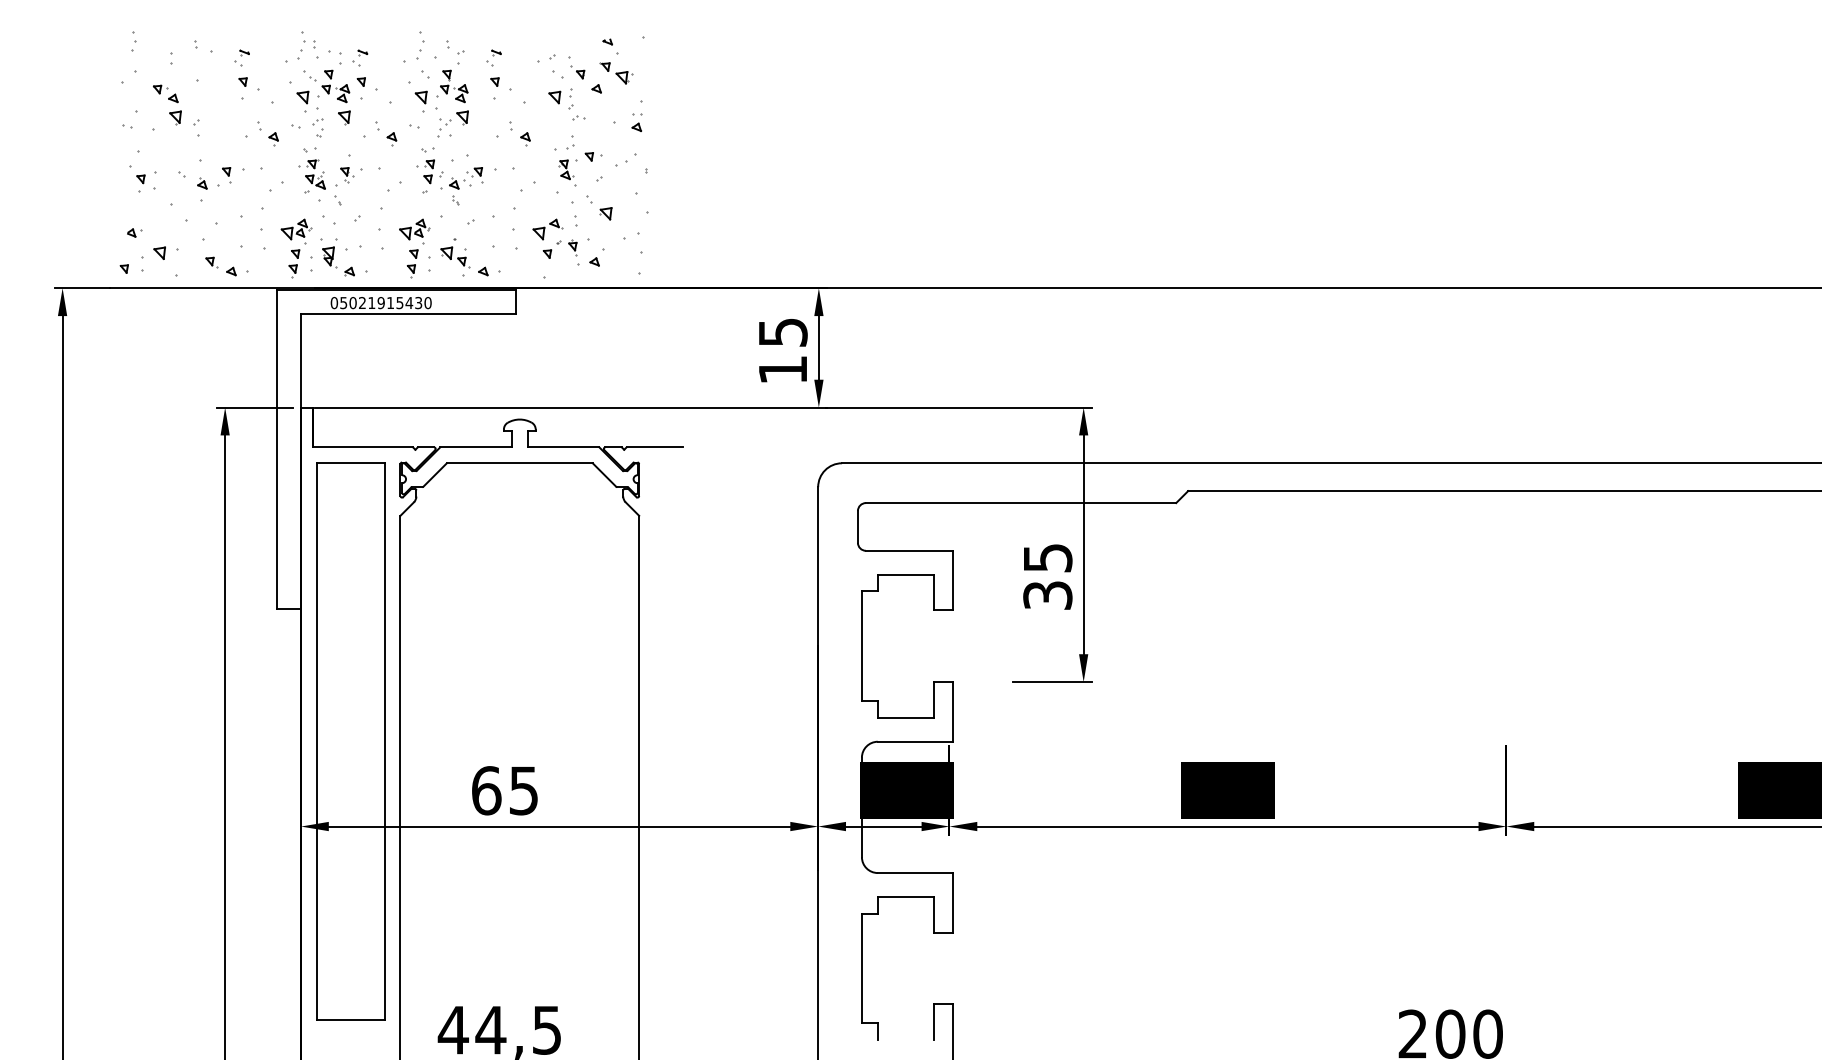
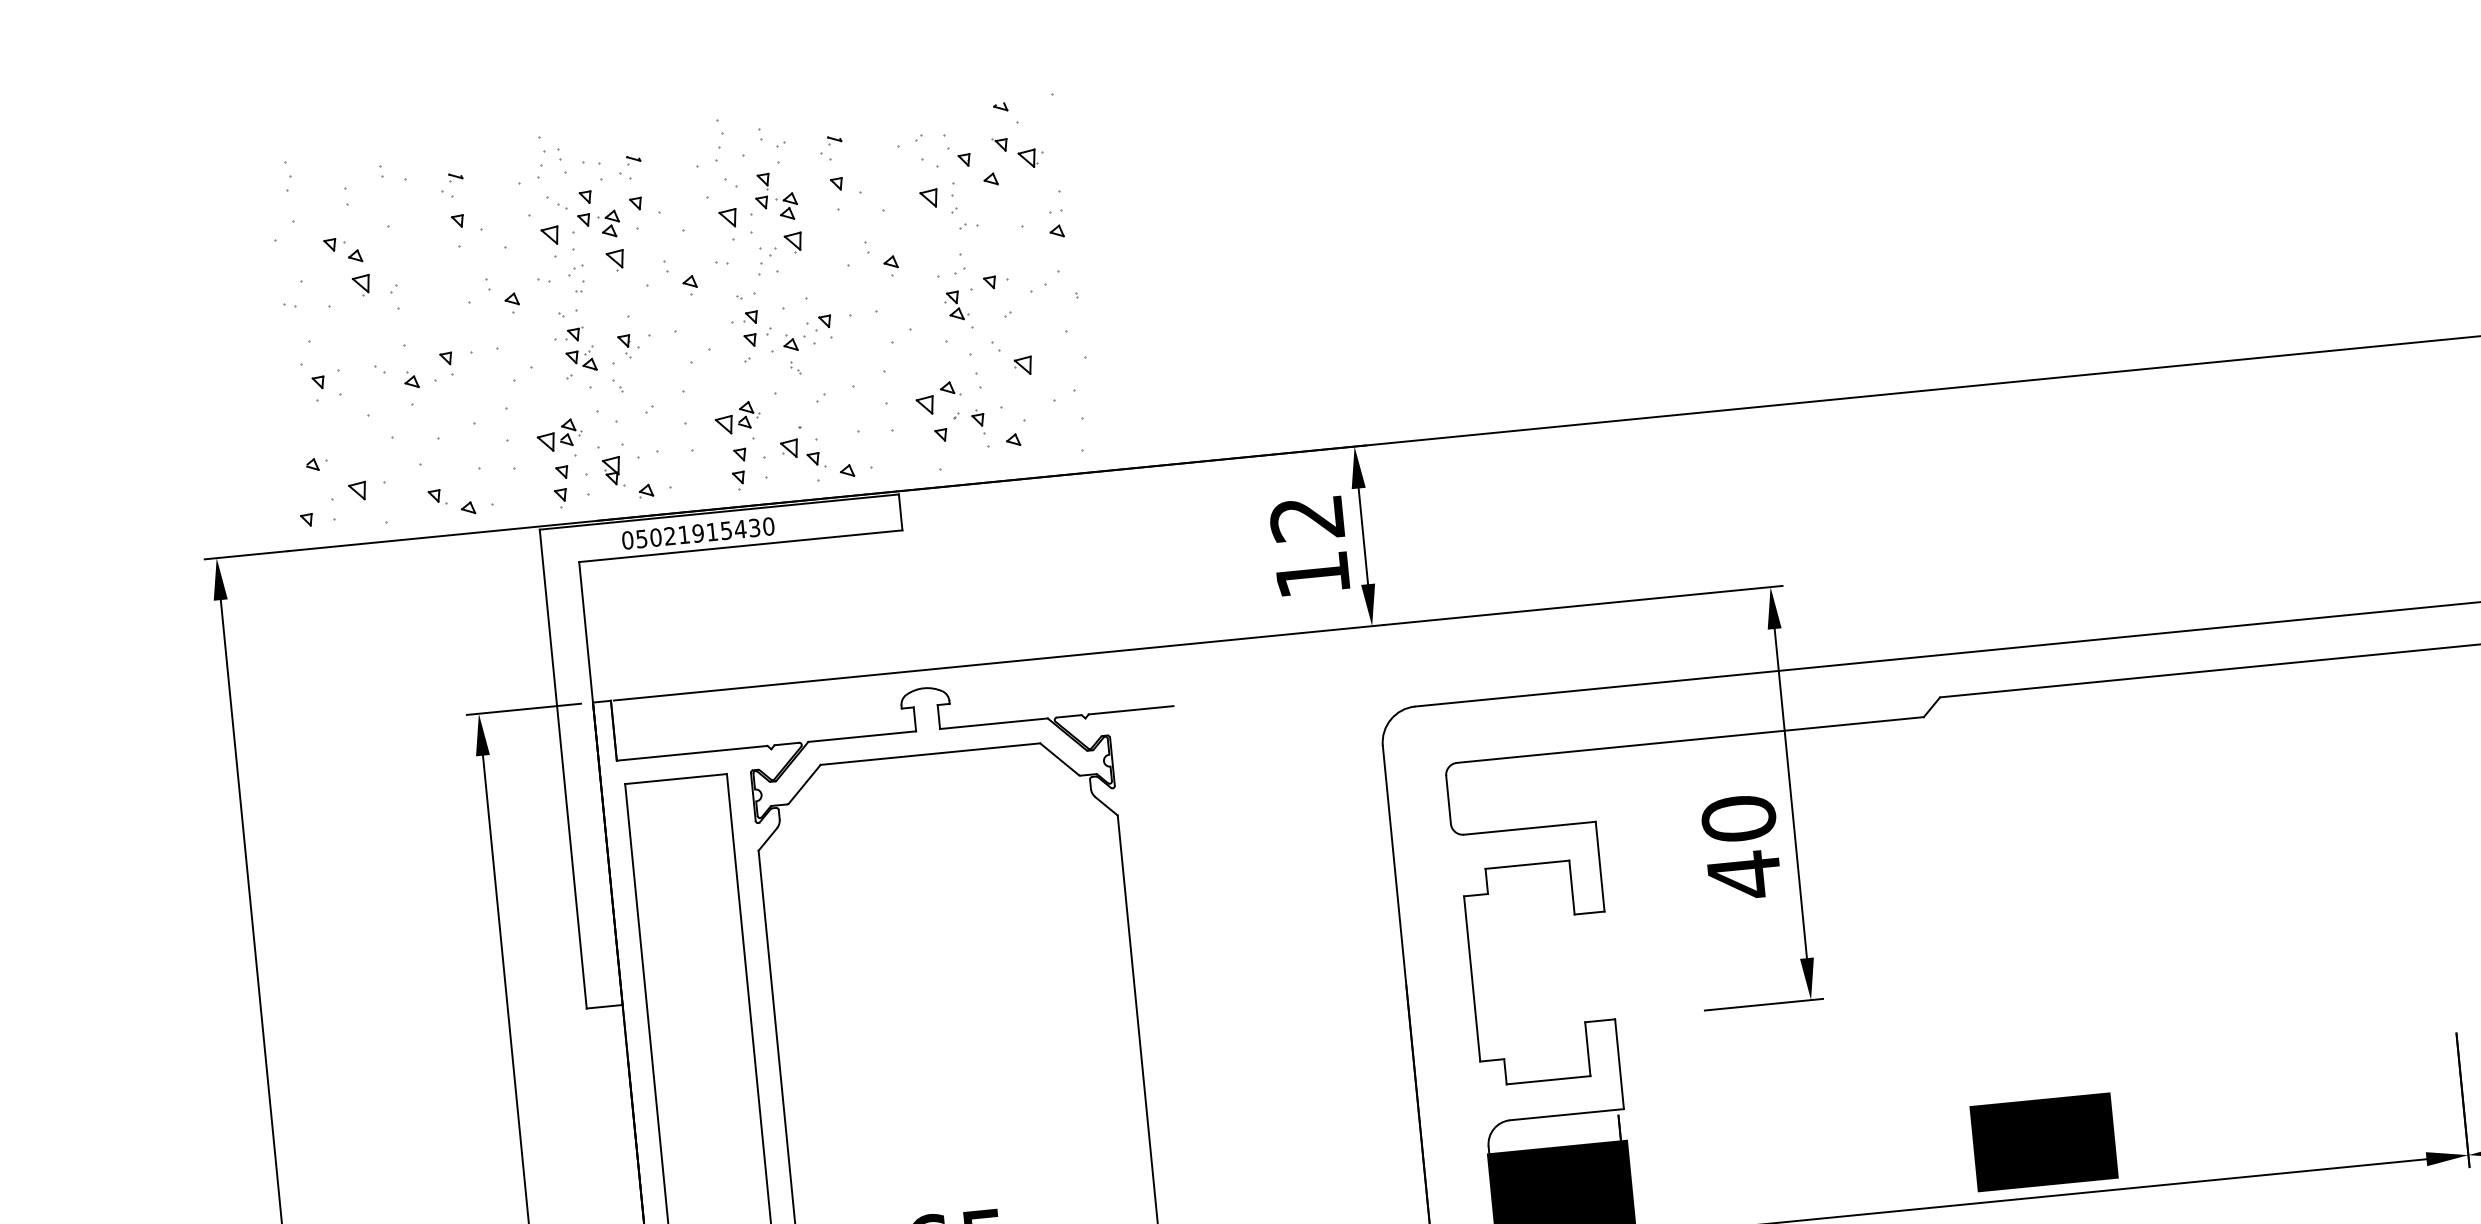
text: (782, 332) -> (1306, 518), 15 -> 12
text: (1047, 577) -> (1741, 848), 35 -> 40

